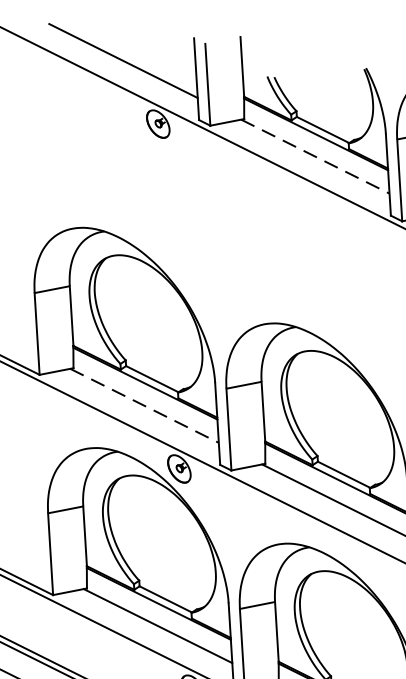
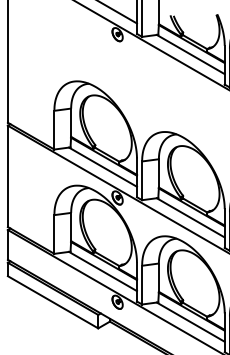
line: (316, 156) -> (191, 54), dashed -> solid
line: (145, 406) -> (103, 167), dashed -> solid

